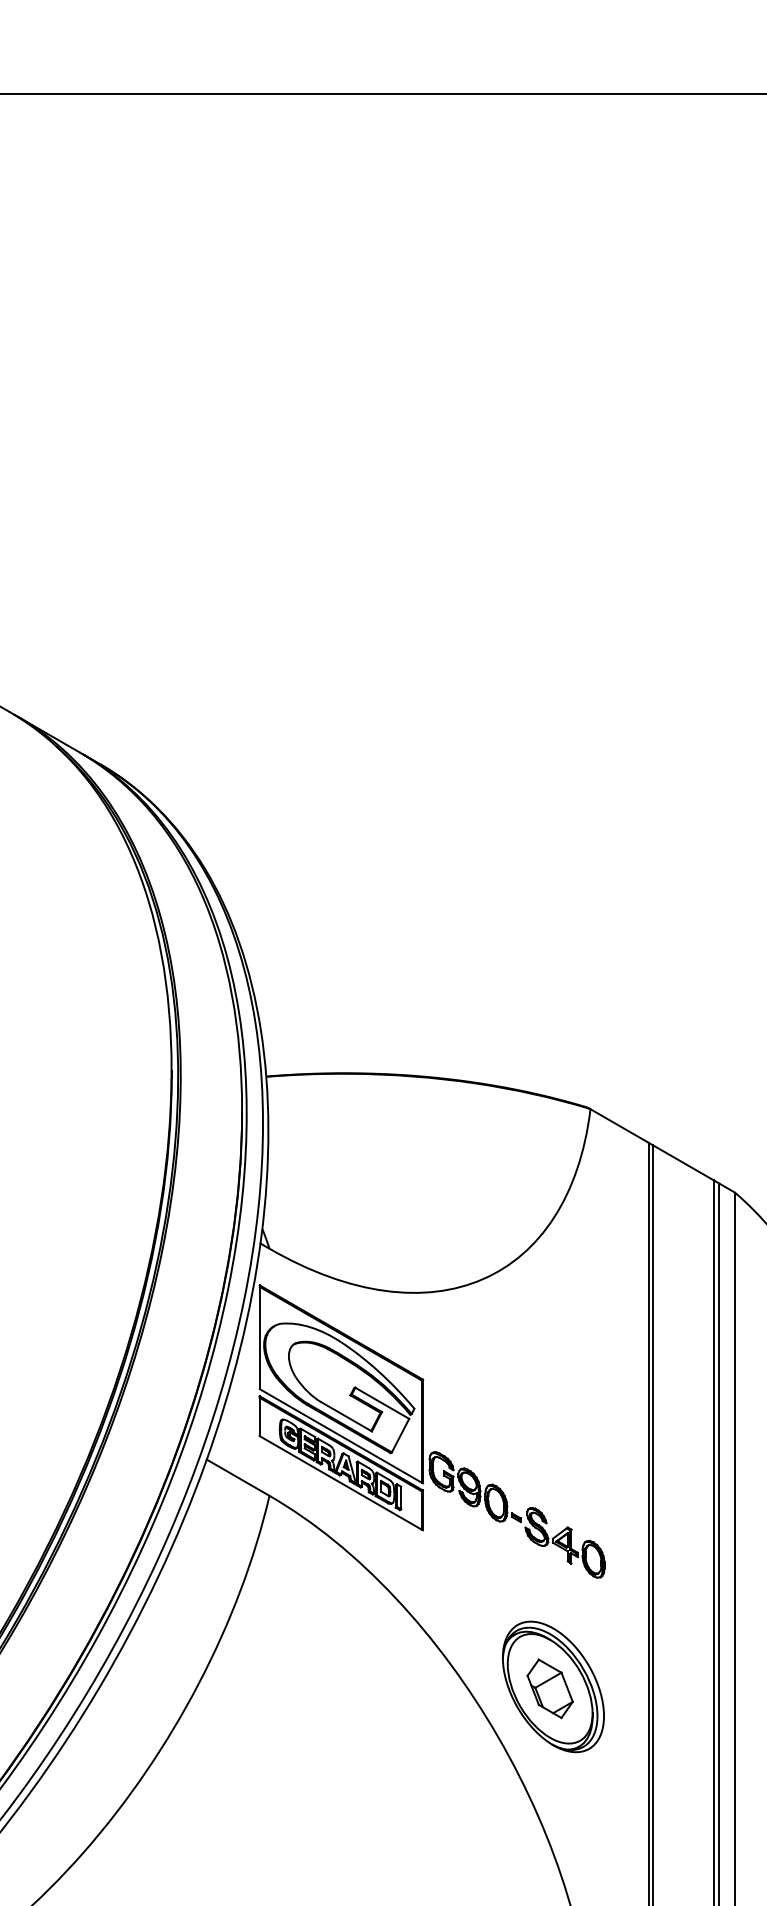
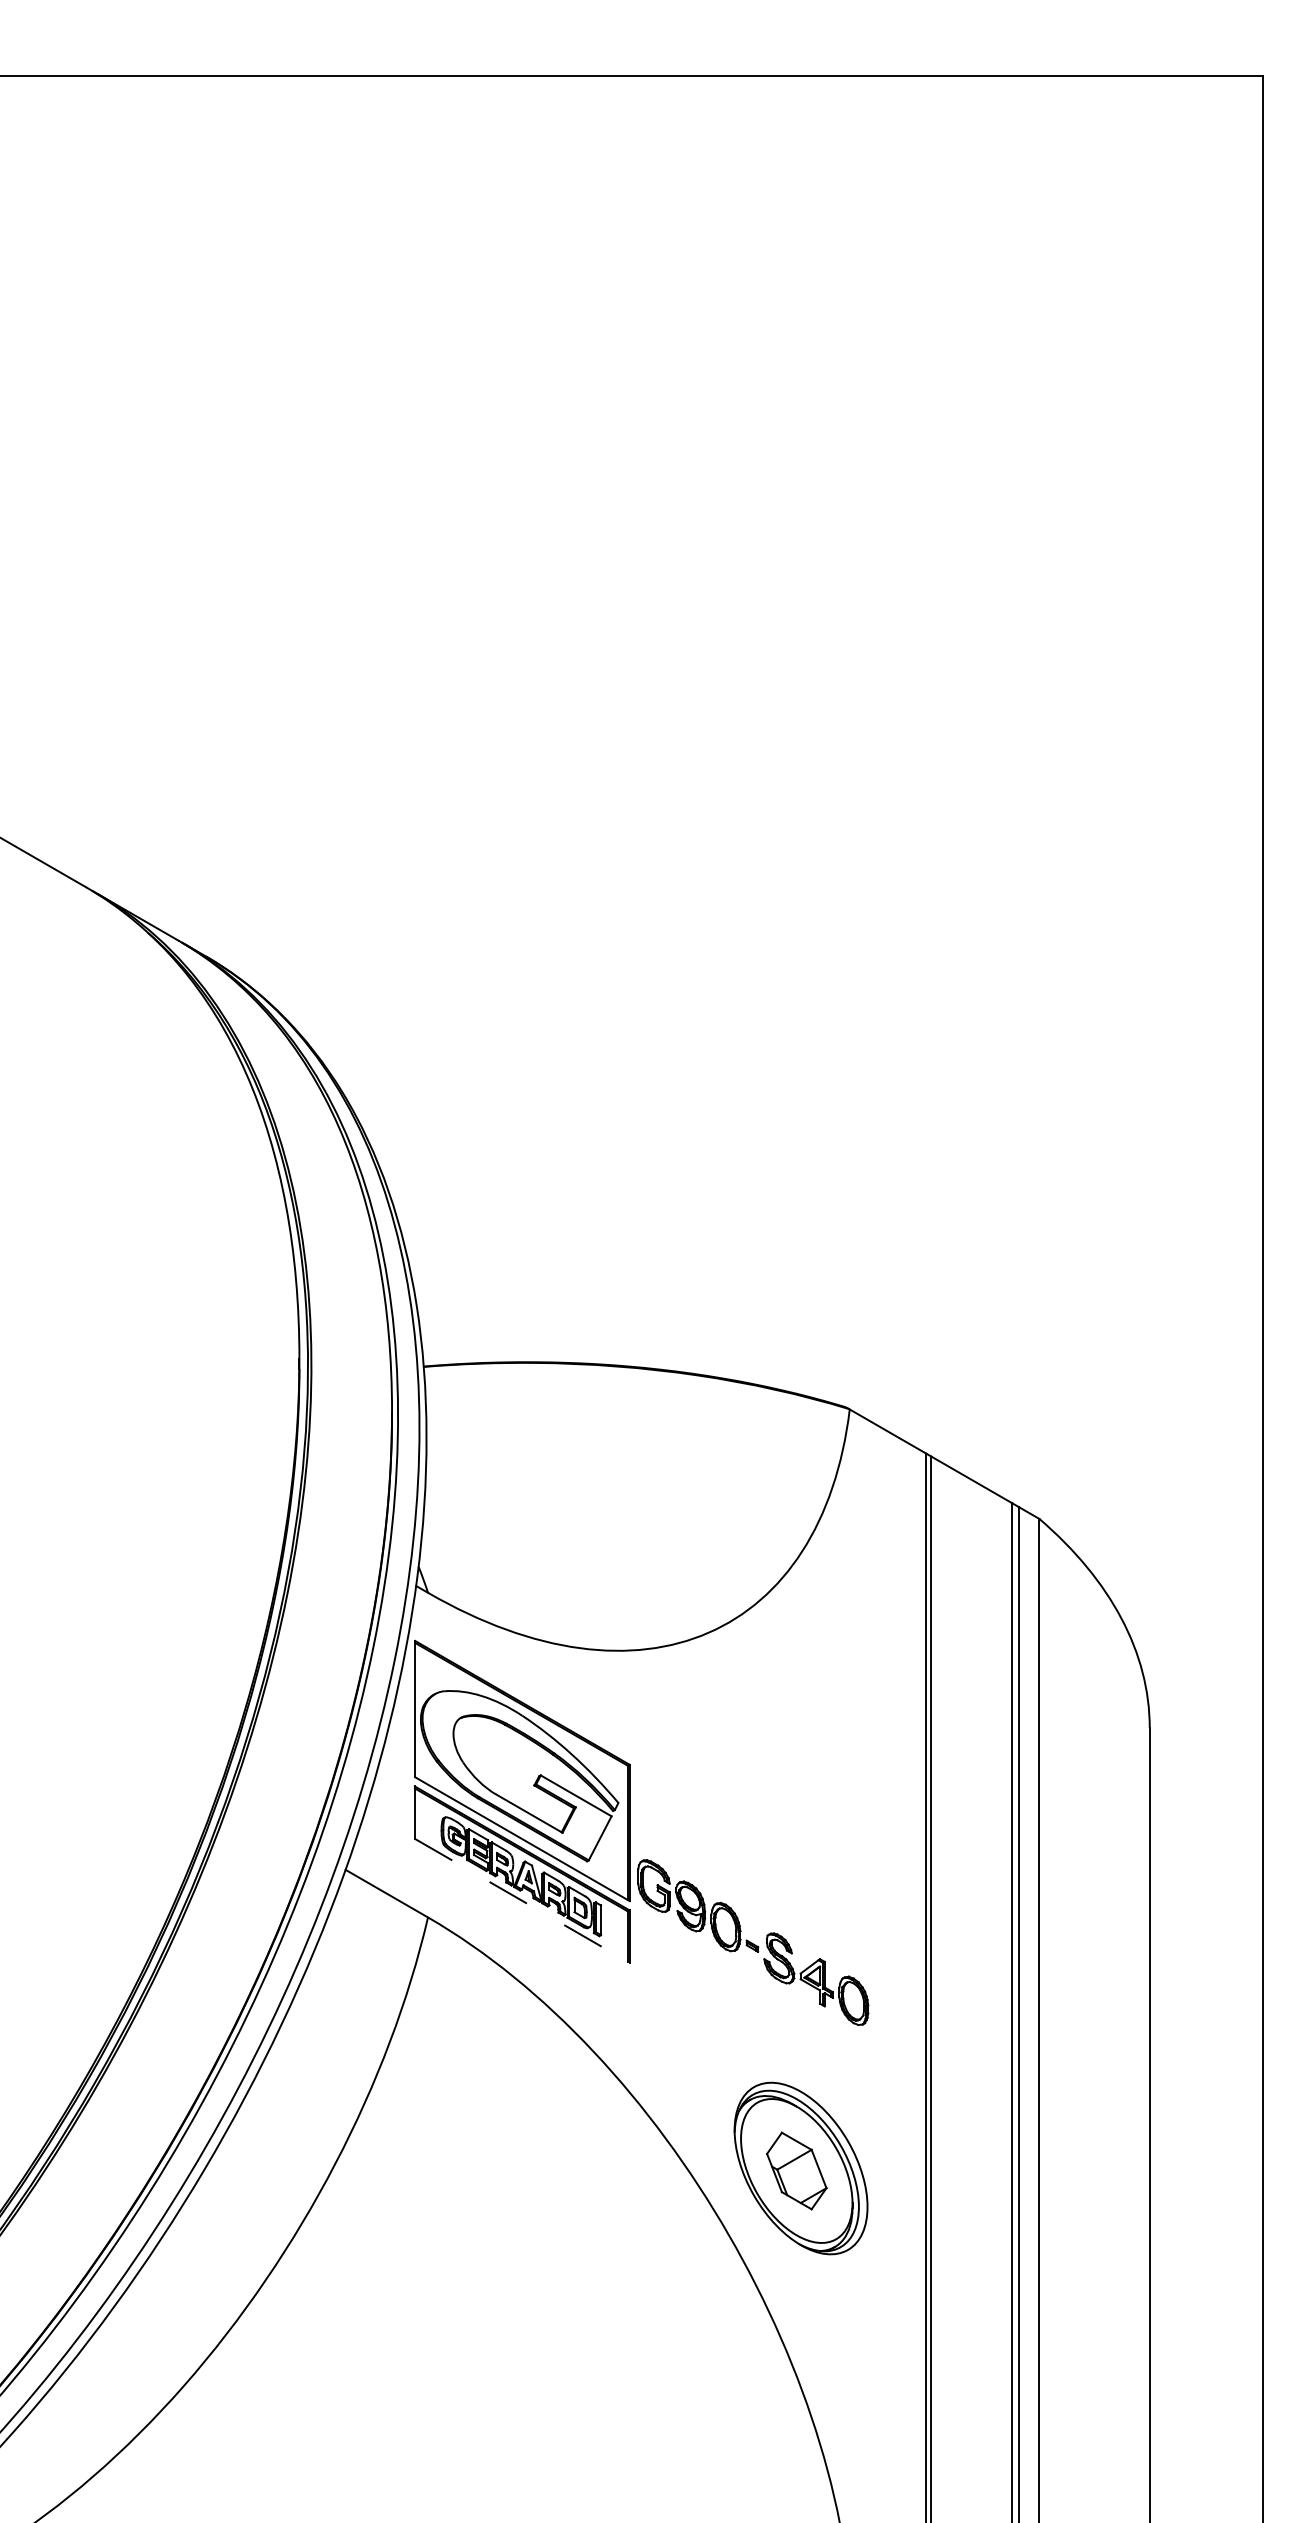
line: (341, 1482) -> (522, 1900), solid -> dashed

